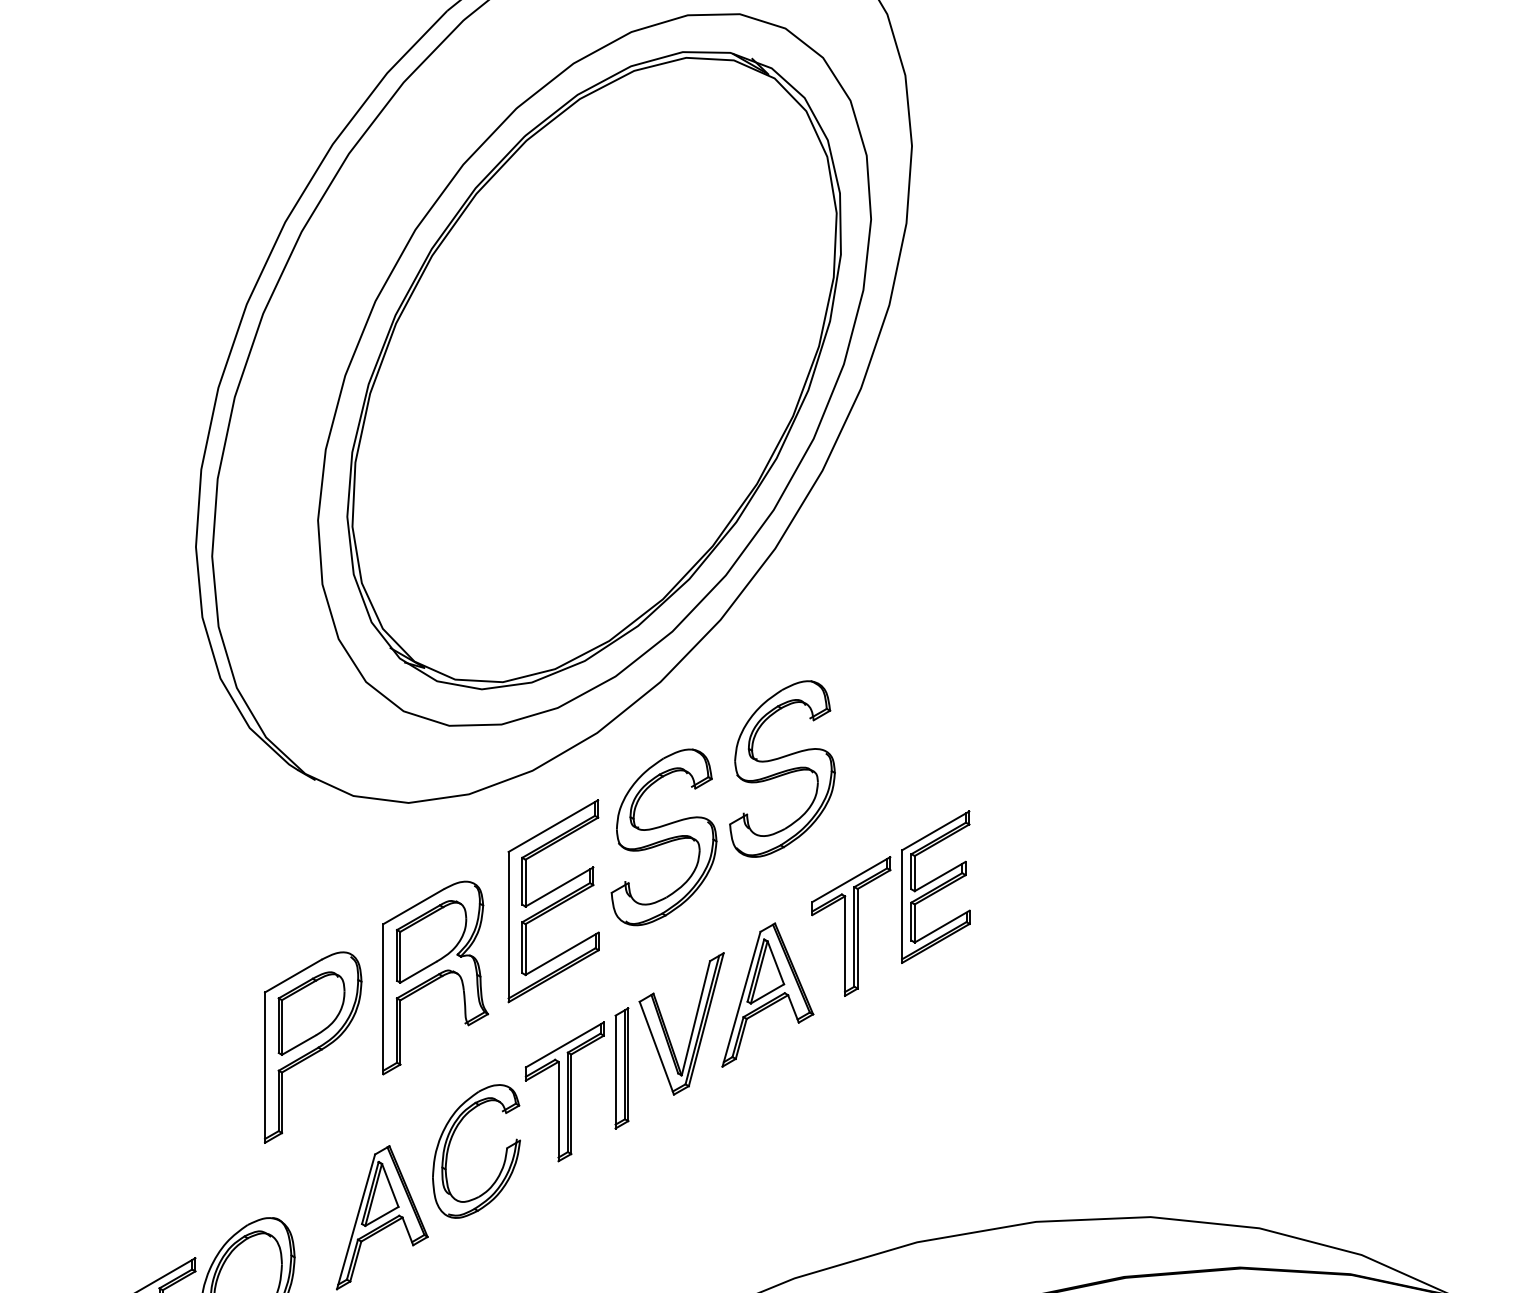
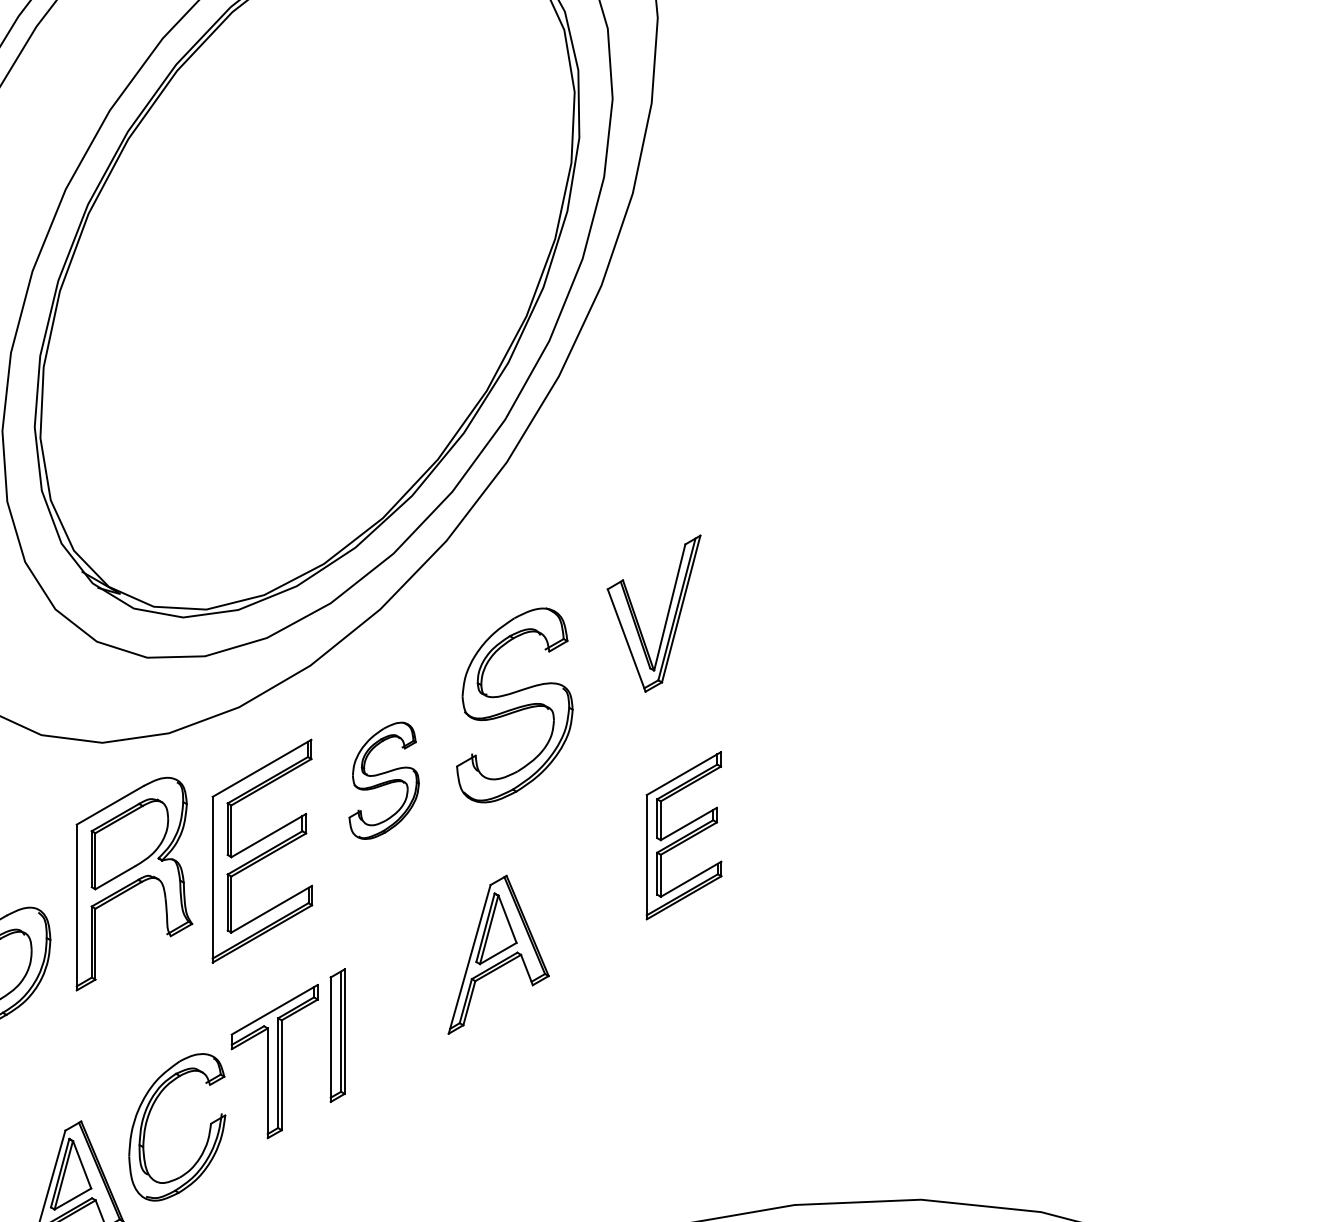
part: (663, 837) -> (383, 780), size x0.6
part: (851, 926) -> (591, 879), removed
part: (435, 977) -> (134, 883), moved
part: (692, 1027) -> (666, 617), moved

